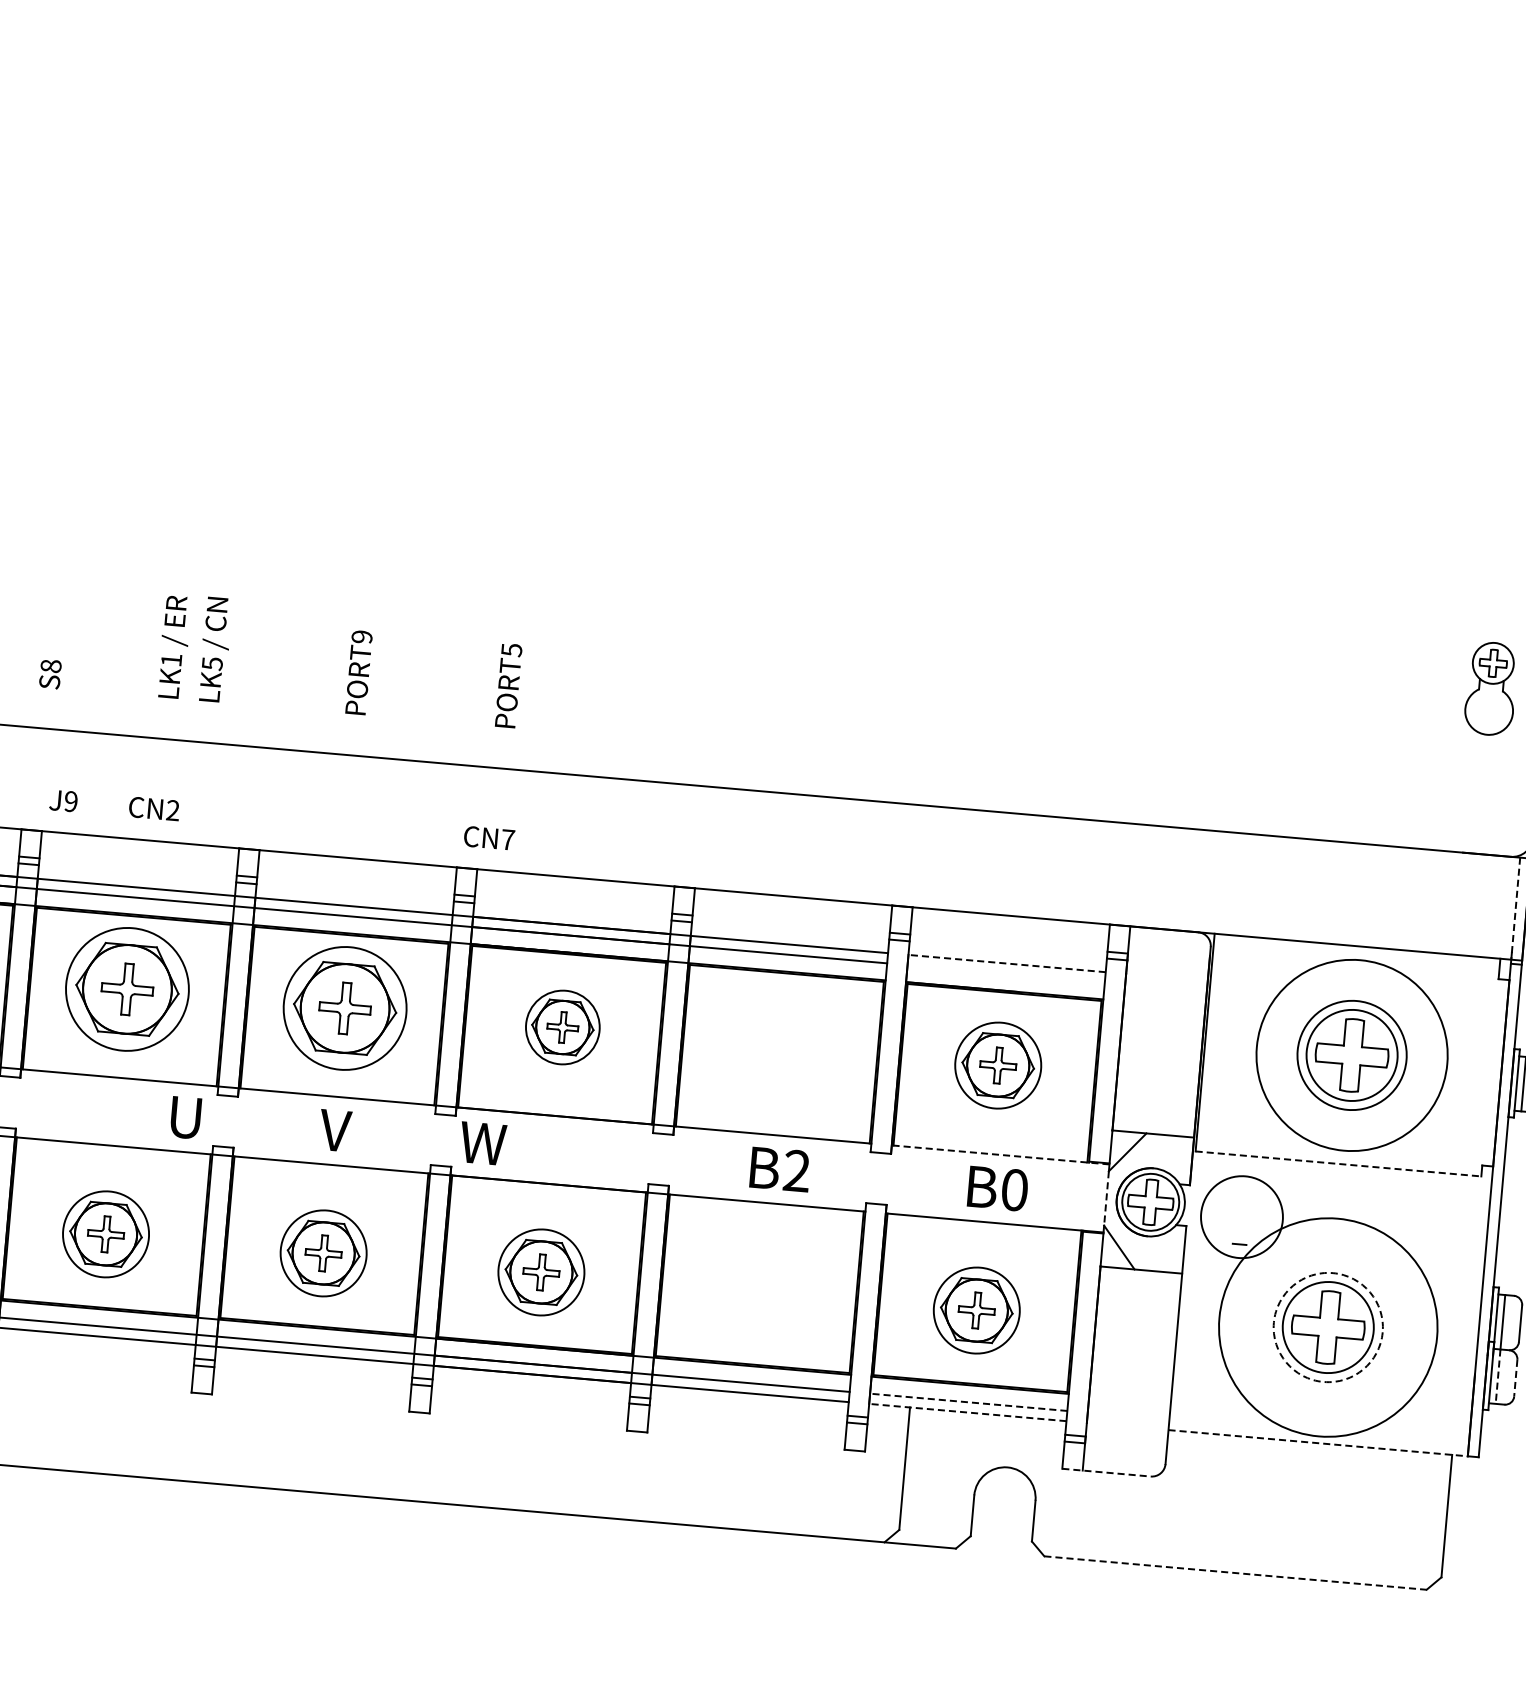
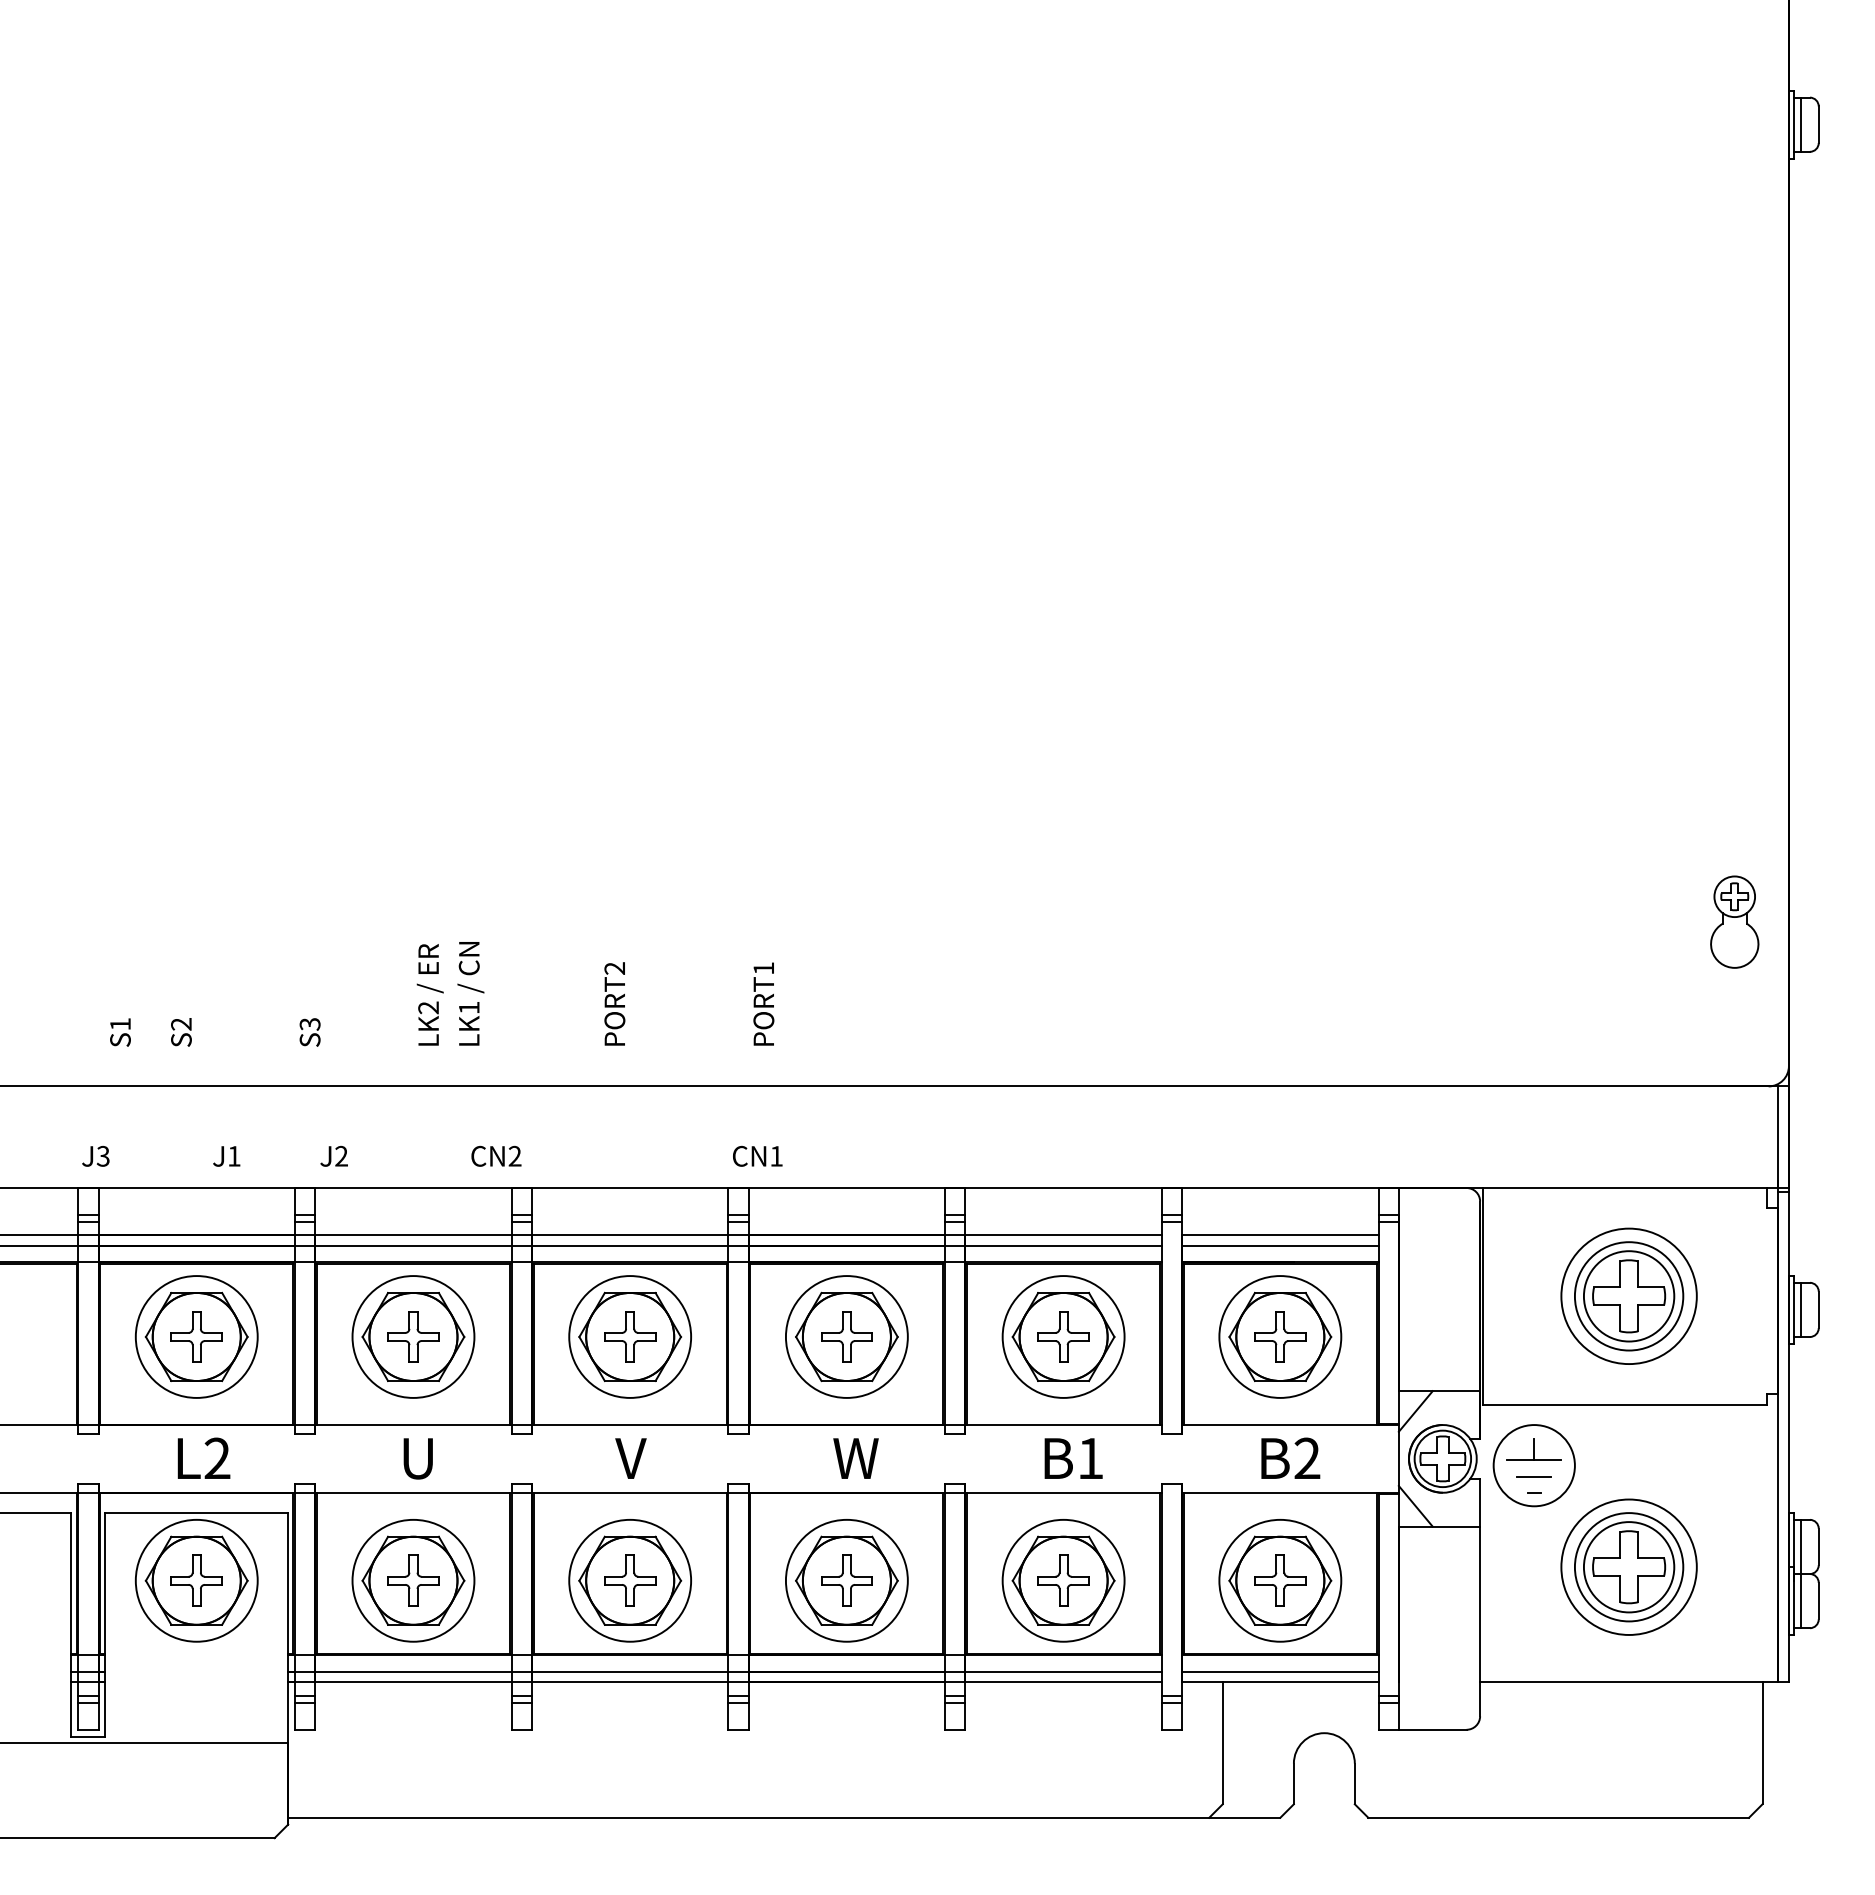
text: (361, 636) -> (614, 968), PORT9 -> PORT2
text: (511, 650) -> (763, 968), PORT5 -> PORT1
text: (171, 659) -> (428, 1007), LK1 -> LK2
text: (212, 663) -> (469, 1007), LK5 -> LK1
text: (50, 665) -> (309, 1023), S8 -> S3
text: (71, 801) -> (341, 1156), J9 -> J2
text: (154, 808) -> (496, 1155), moved
text: (507, 840) -> (776, 1156), CN7 -> CN1
line: (1516, 909) -> (1778, 1137), dashed -> solid
line: (1006, 963) -> (1279, 1235), dashed -> solid
line: (1006, 973) -> (1280, 1245), added
part: (562, 1026) -> (846, 1336), size x1.67
part: (780, 1046) -> (1063, 1336), added
circle: (1351, 1055) -> (1628, 1296), size x0.71
part: (998, 1065) -> (1280, 1336), size x1.43
text: (185, 1117) -> (417, 1458), moved
text: (482, 1143) -> (855, 1458), moved
line: (1000, 1155) -> (1290, 1425), dashed -> solid
line: (1338, 1163) -> (1625, 1404), dashed -> solid
text: (796, 1169) -> (1090, 1457), B2 -> B1
text: (1014, 1190) -> (1307, 1458), B0 -> B2
line: (1106, 1199) -> (1398, 1459), dashed -> solid
part: (1242, 1200) -> (1533, 1449), added
line: (1241, 1228) -> (1534, 1476), added
part: (106, 1234) -> (413, 1580), size x1.43
part: (323, 1253) -> (629, 1580), size x1.43
part: (541, 1272) -> (846, 1580), size x1.43
part: (758, 1291) -> (1063, 1580), added
part: (976, 1310) -> (1280, 1580), size x1.43
circle: (1327, 1326) -> (1628, 1566), size x0.62
circle: (1327, 1327) -> (1628, 1567), dashed -> solid
line: (1498, 1377) -> (1801, 1601), dashed -> solid
line: (1515, 1378) -> (1818, 1601), dashed -> solid
line: (967, 1402) -> (1279, 1672), dashed -> solid
line: (966, 1412) -> (1279, 1682), dashed -> solid
line: (1318, 1443) -> (1629, 1682), dashed -> solid
line: (1107, 1472) -> (1423, 1729), dashed -> solid
line: (1236, 1572) -> (1559, 1817), dashed -> solid

